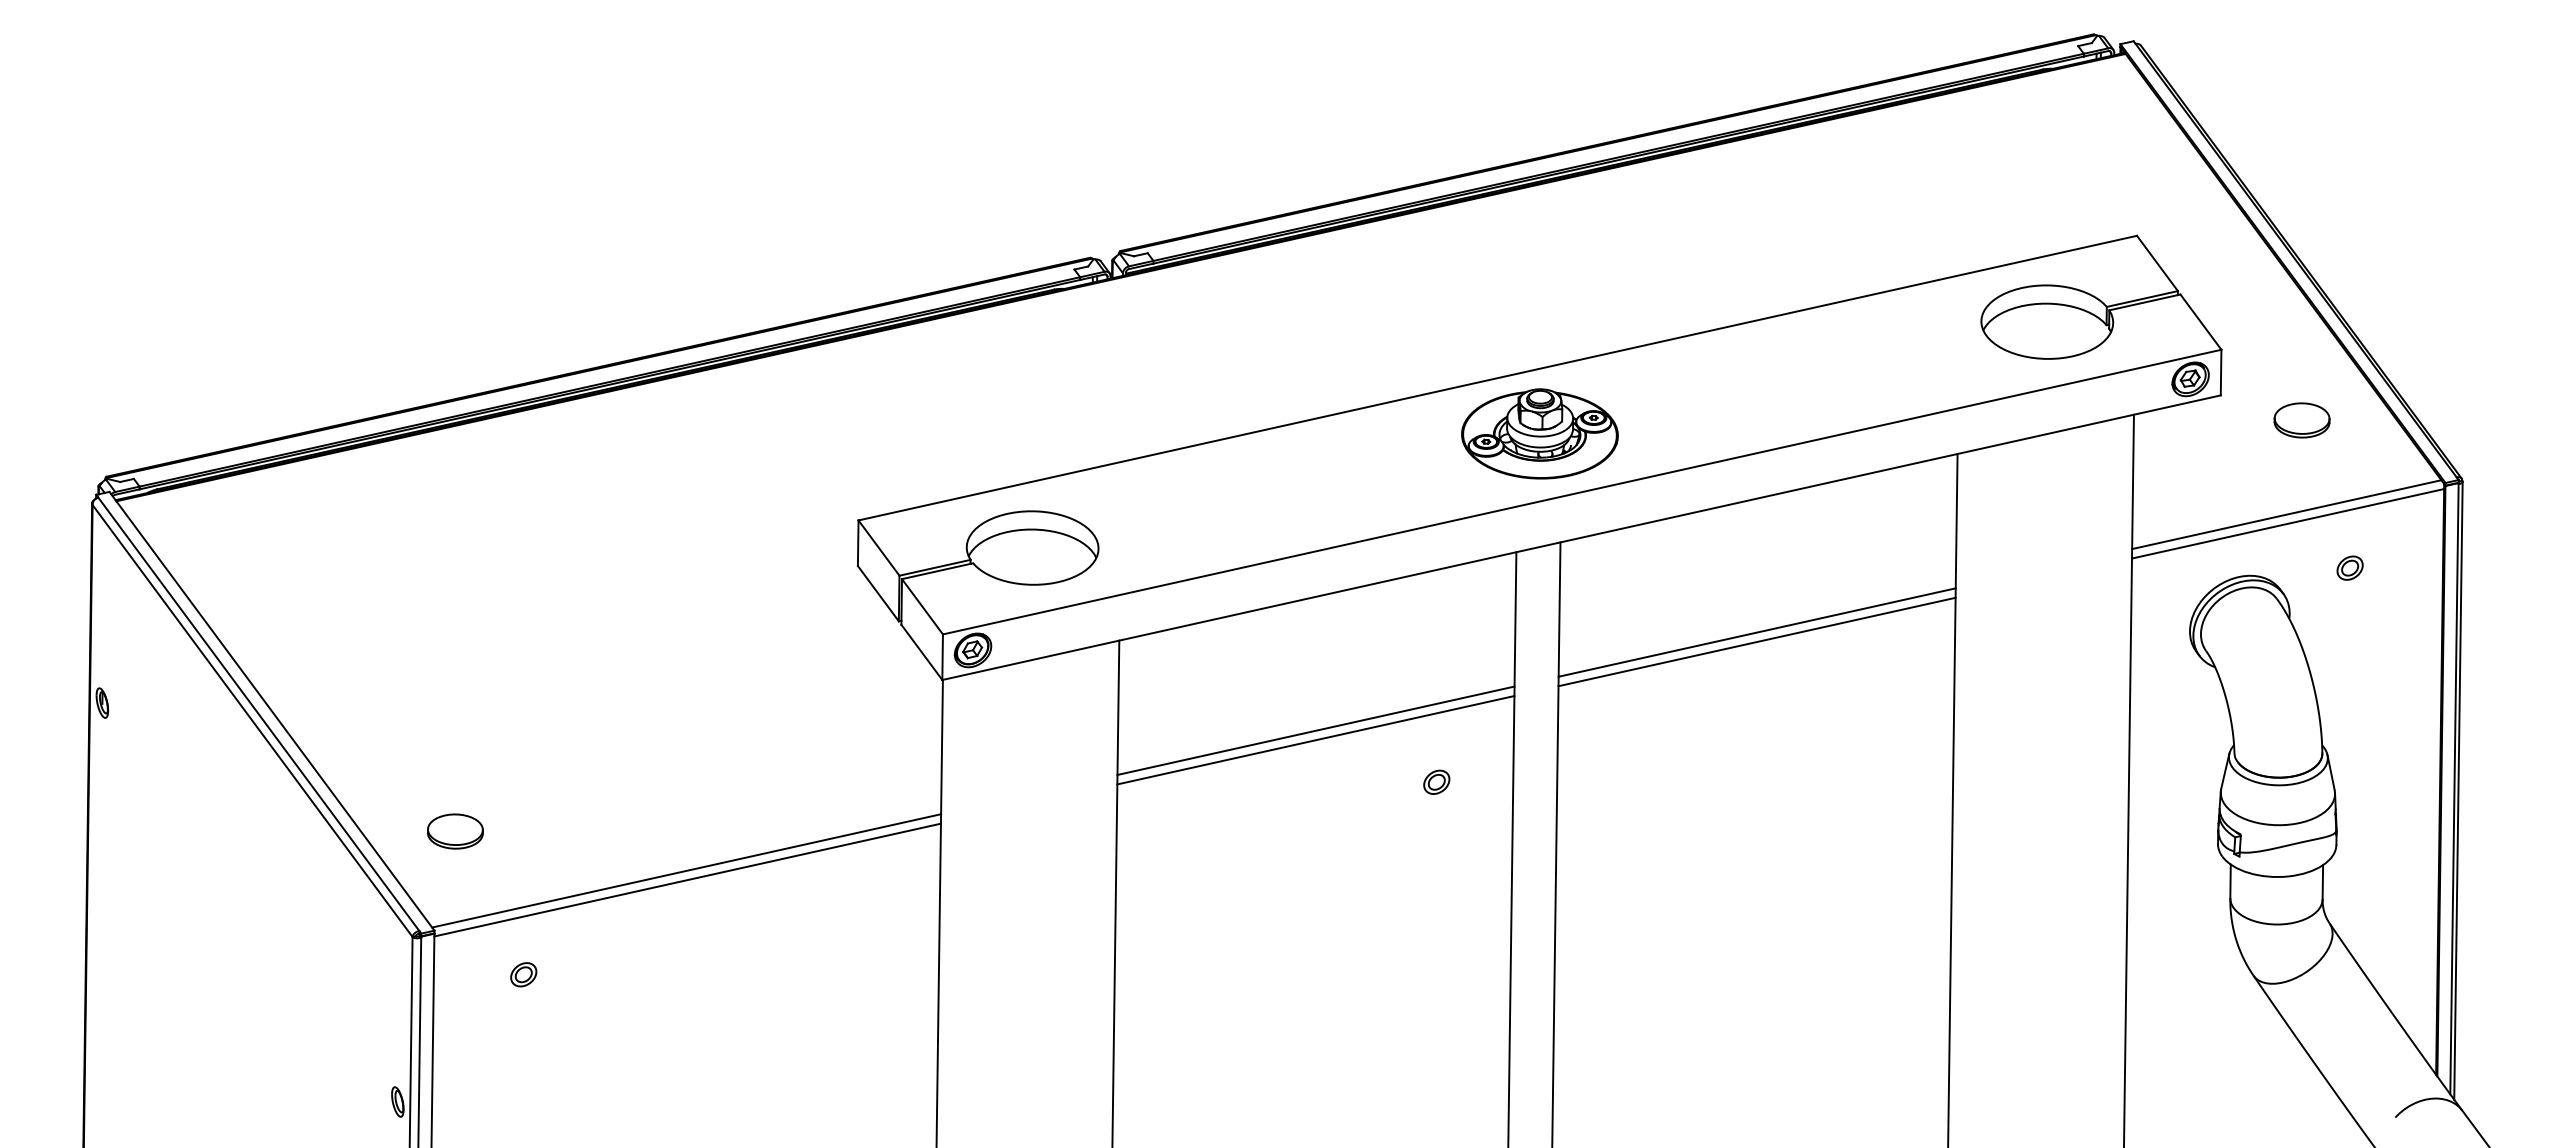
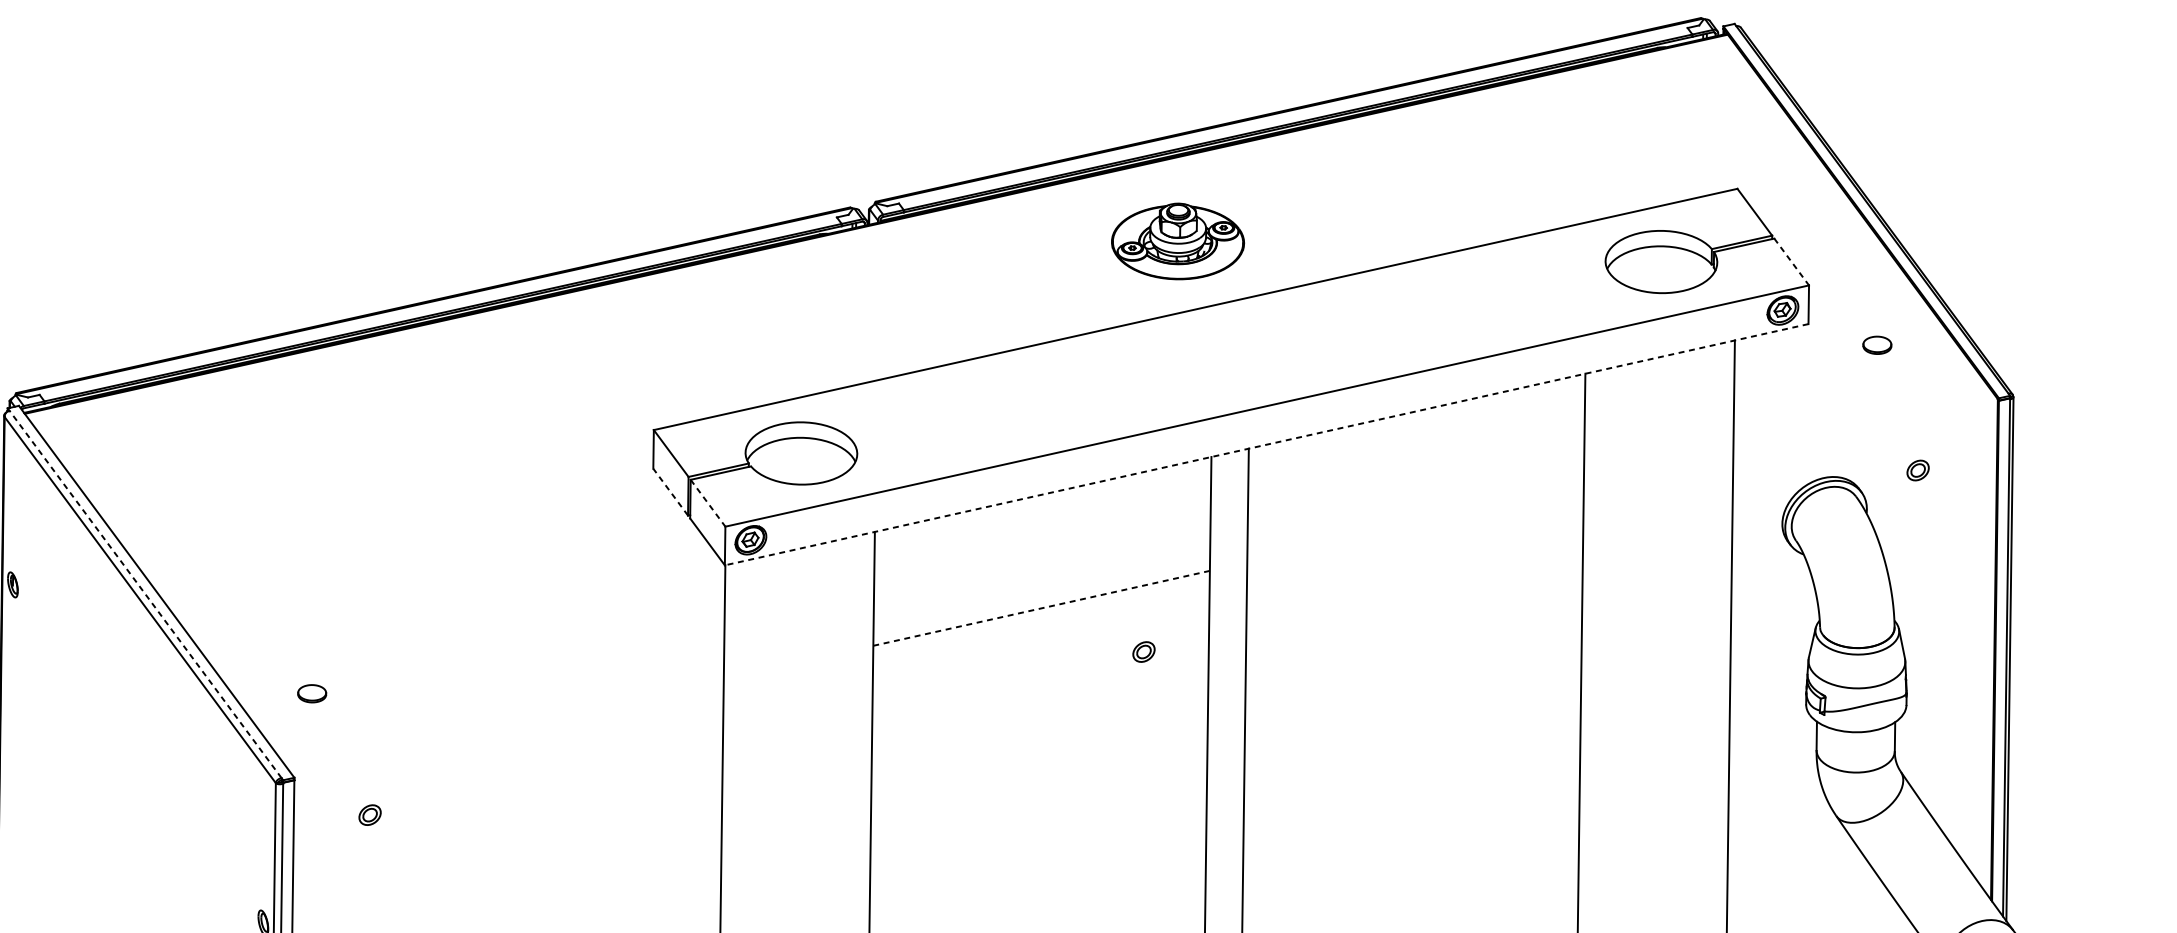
line: (2201, 322) -> (1792, 262), solid -> dashed
part: (2301, 420) -> (1876, 345), size x0.6
part: (1539, 433) -> (1177, 241), moved
line: (2286, 514) -> (1864, 425), removed
line: (2288, 523) -> (1865, 432), removed
line: (1581, 537) -> (1266, 444), solid -> dashed
line: (878, 593) -> (670, 492), solid -> dashed
line: (922, 607) -> (708, 503), solid -> dashed
line: (1756, 632) -> (1414, 525), removed
line: (1756, 641) -> (1414, 532), removed
line: (258, 714) -> (145, 594), solid -> dashed
line: (1315, 730) -> (1041, 608), solid -> dashed
line: (1315, 740) -> (1041, 616), removed
part: (455, 831) -> (312, 693), size x0.6
line: (686, 870) -> (508, 726), removed
line: (687, 879) -> (508, 734), removed

